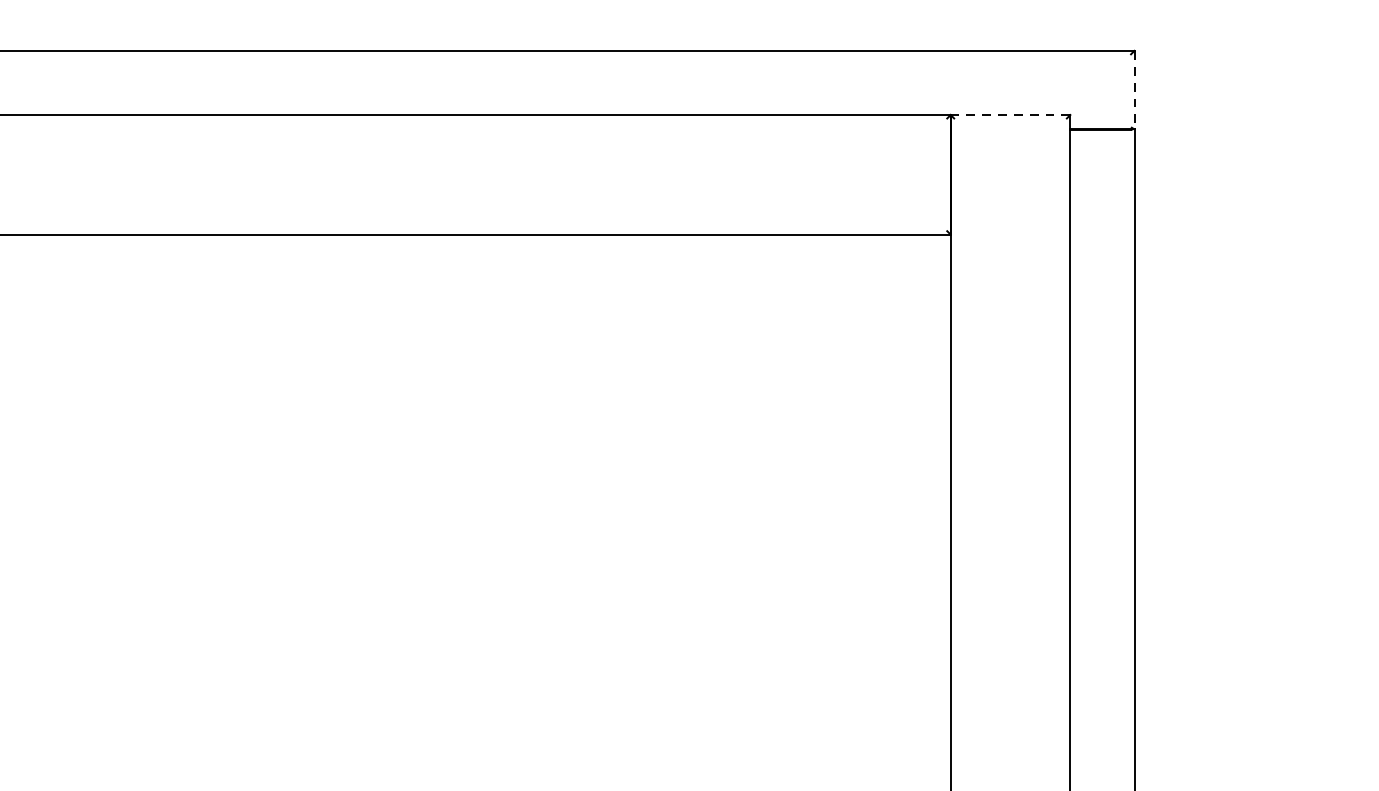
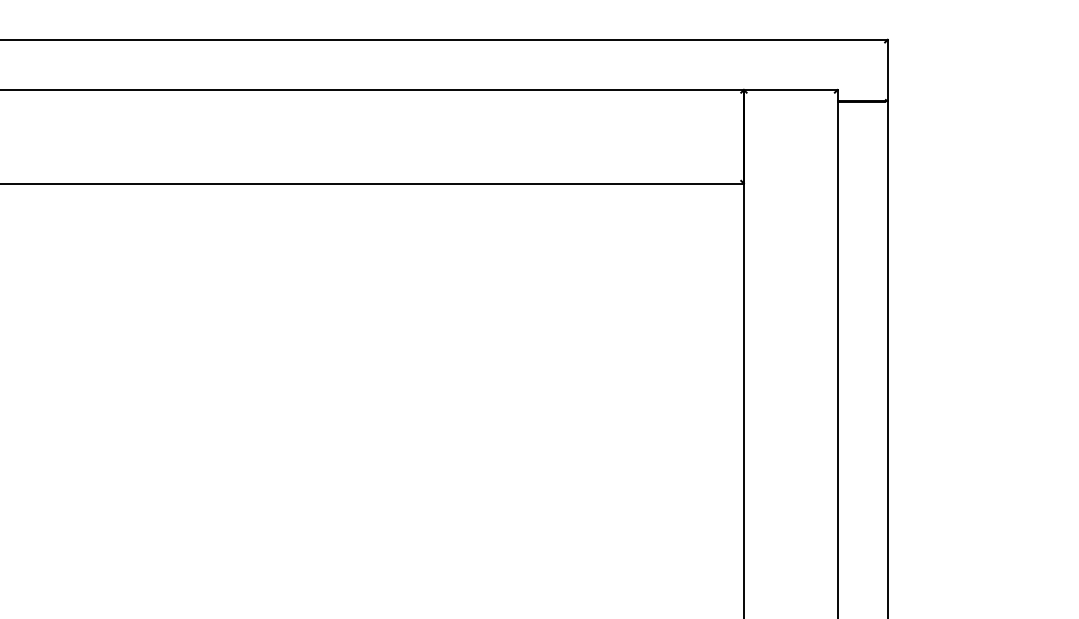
line: (1134, 90) -> (887, 70), dashed -> solid
line: (1010, 114) -> (790, 89), dashed -> solid

